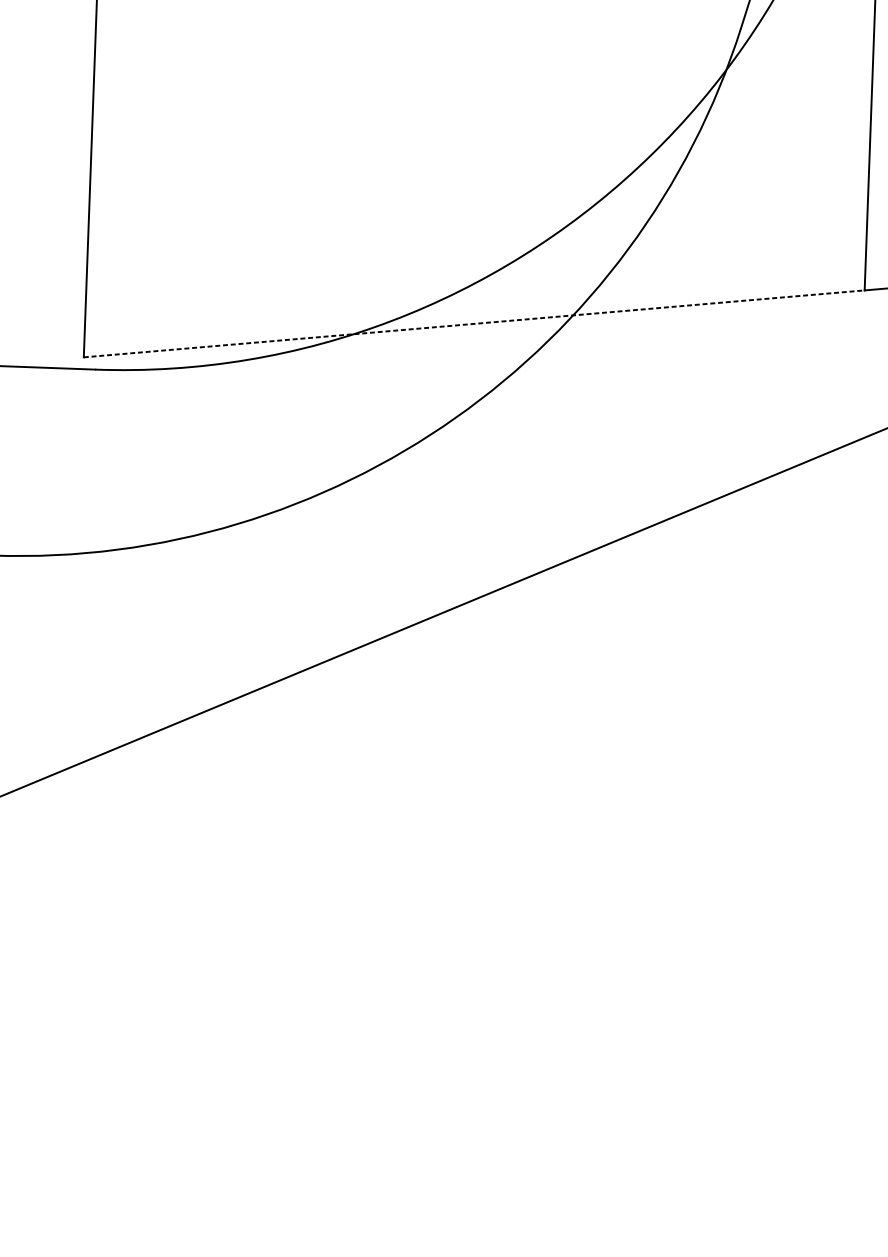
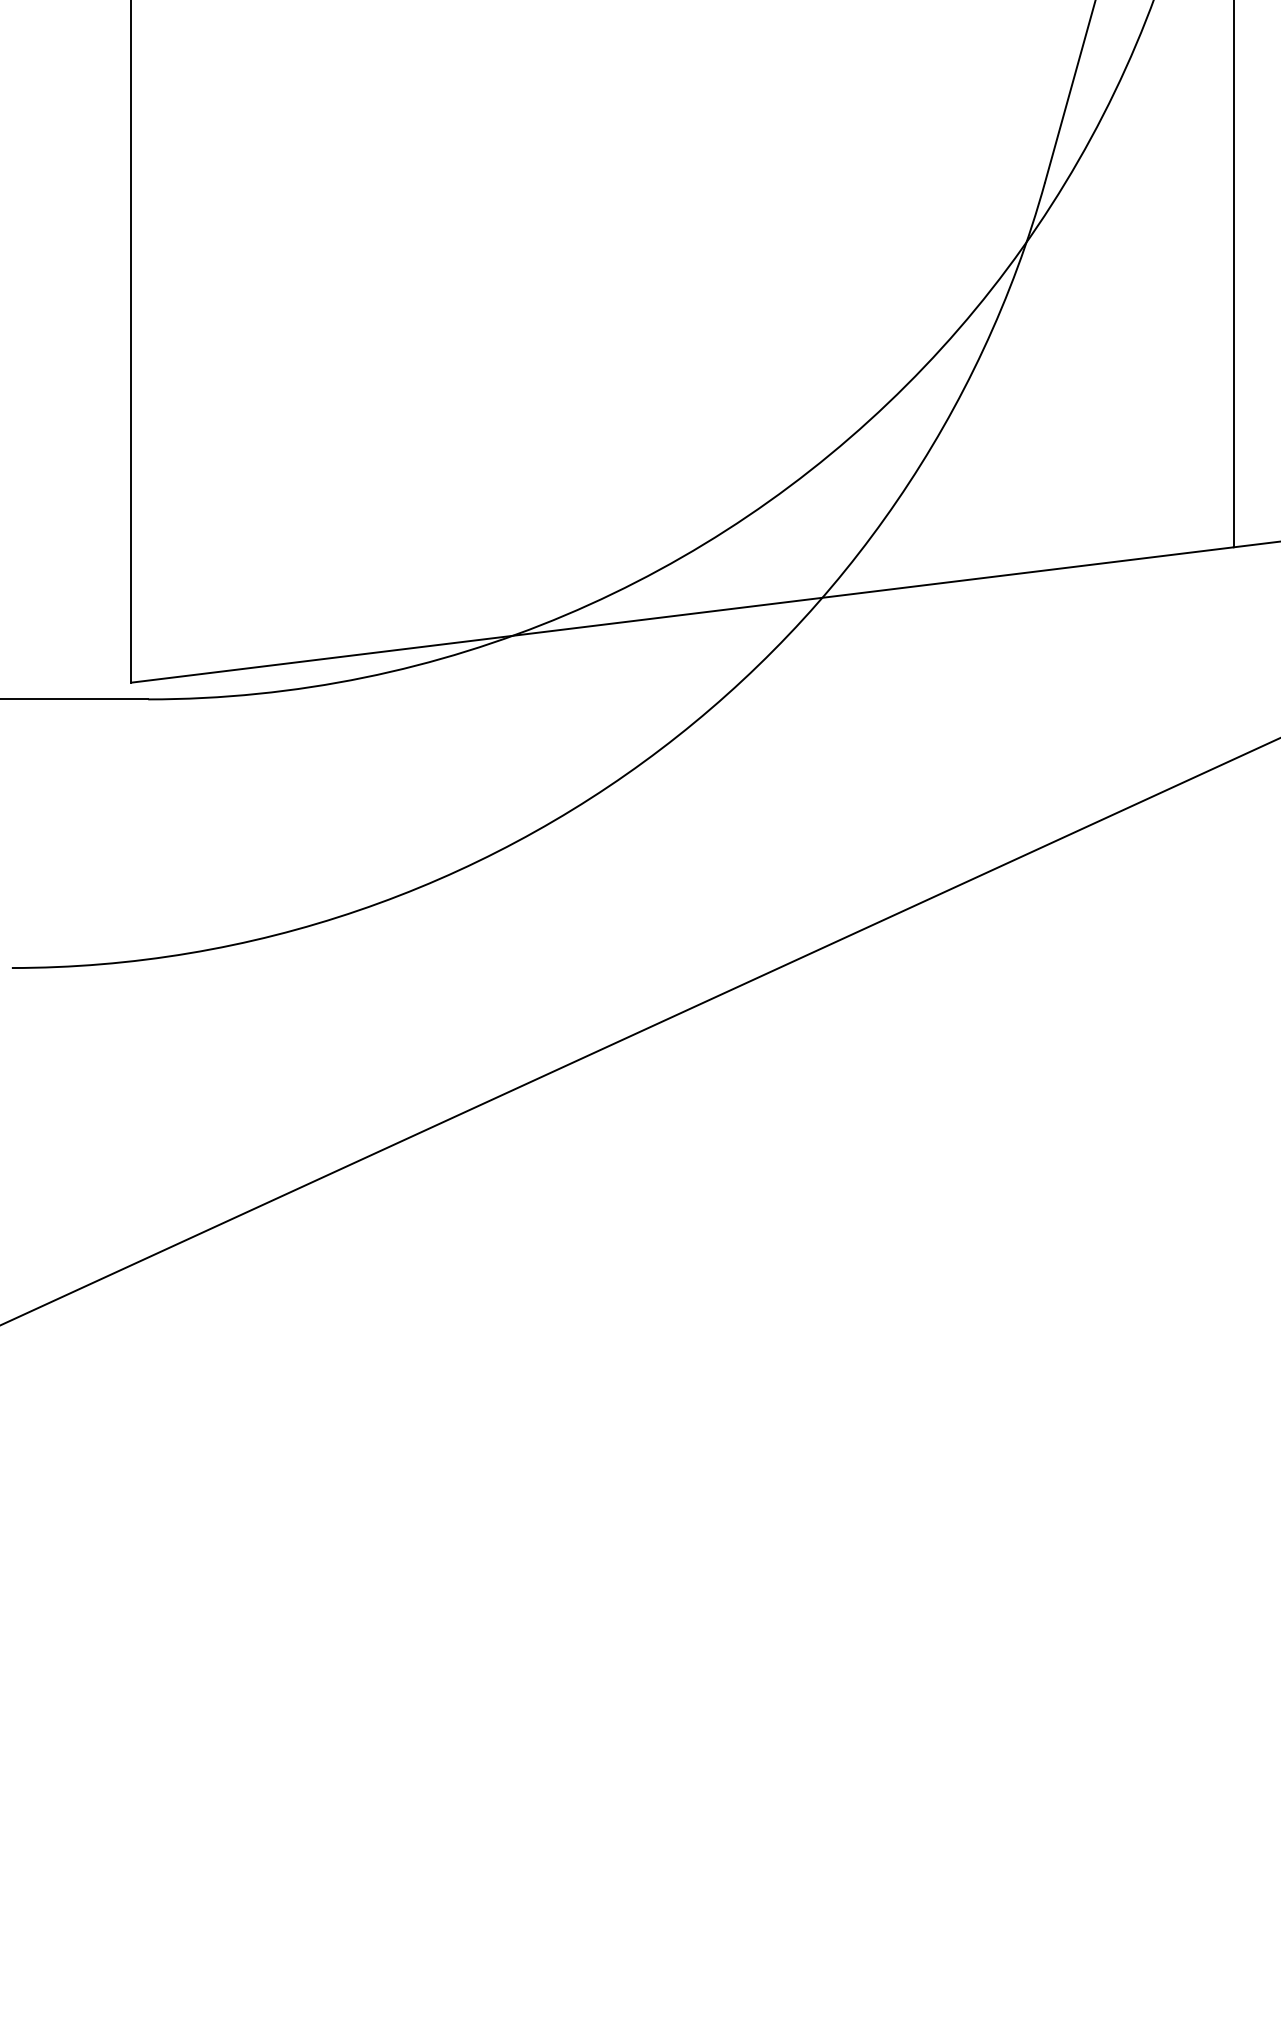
line: (474, 323) -> (683, 614), dashed -> solid

